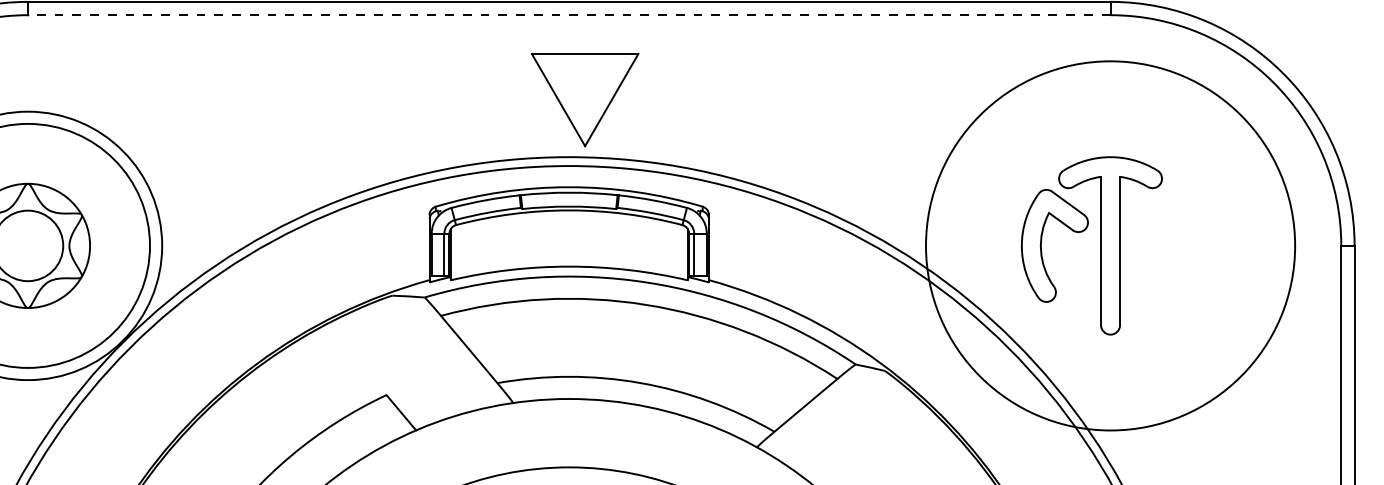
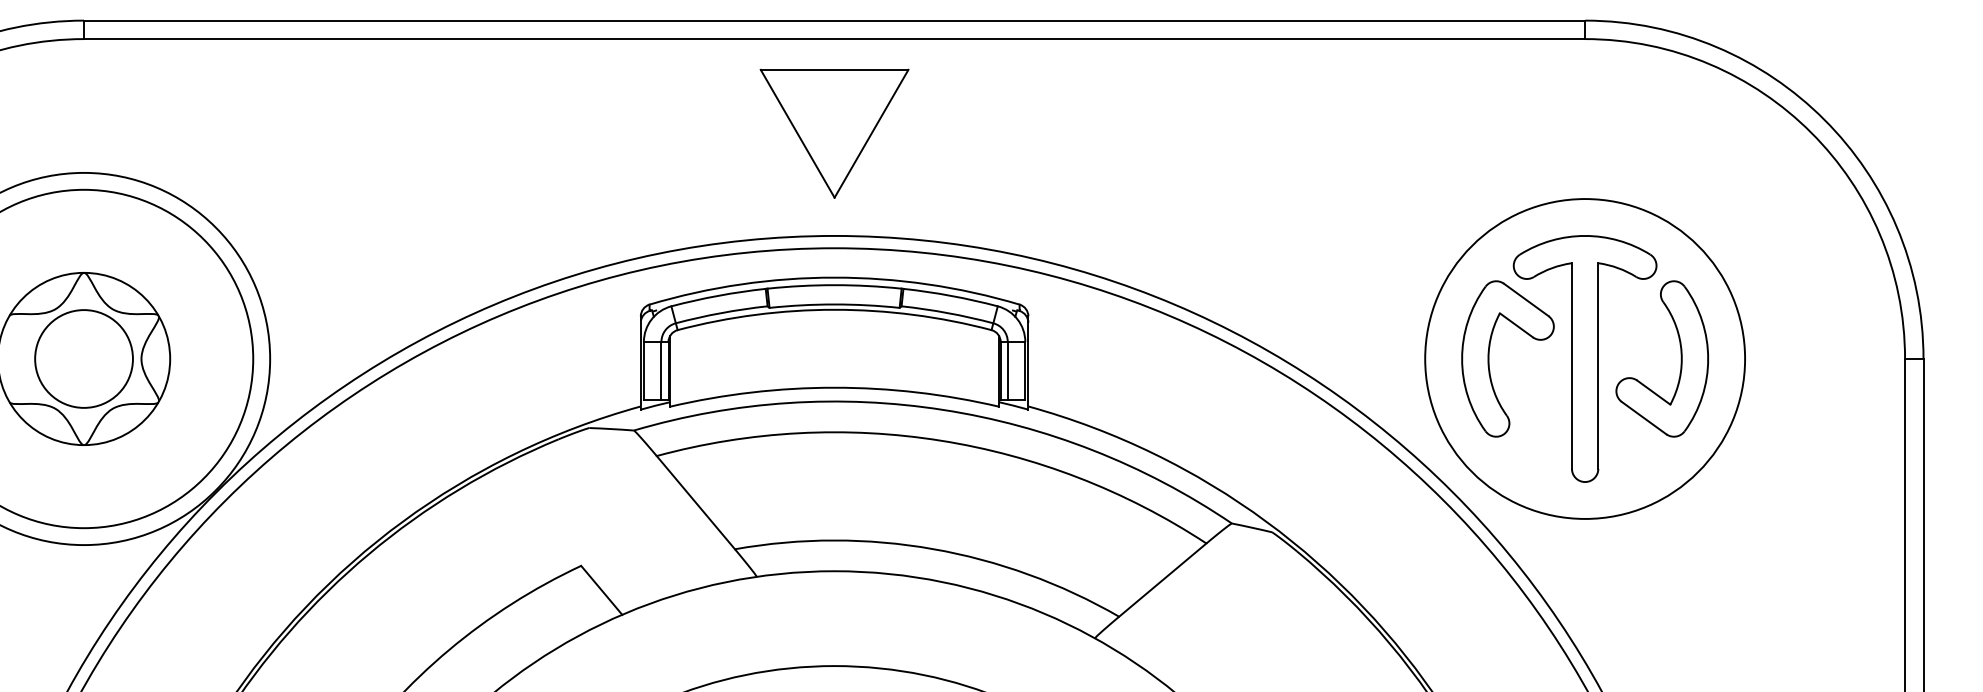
line: (569, 15) -> (834, 39), dashed -> solid
part: (585, 99) -> (834, 133), moved
circle: (1110, 245) -> (1585, 358), size x0.62
part: (1179, 245) -> (1680, 358), added

